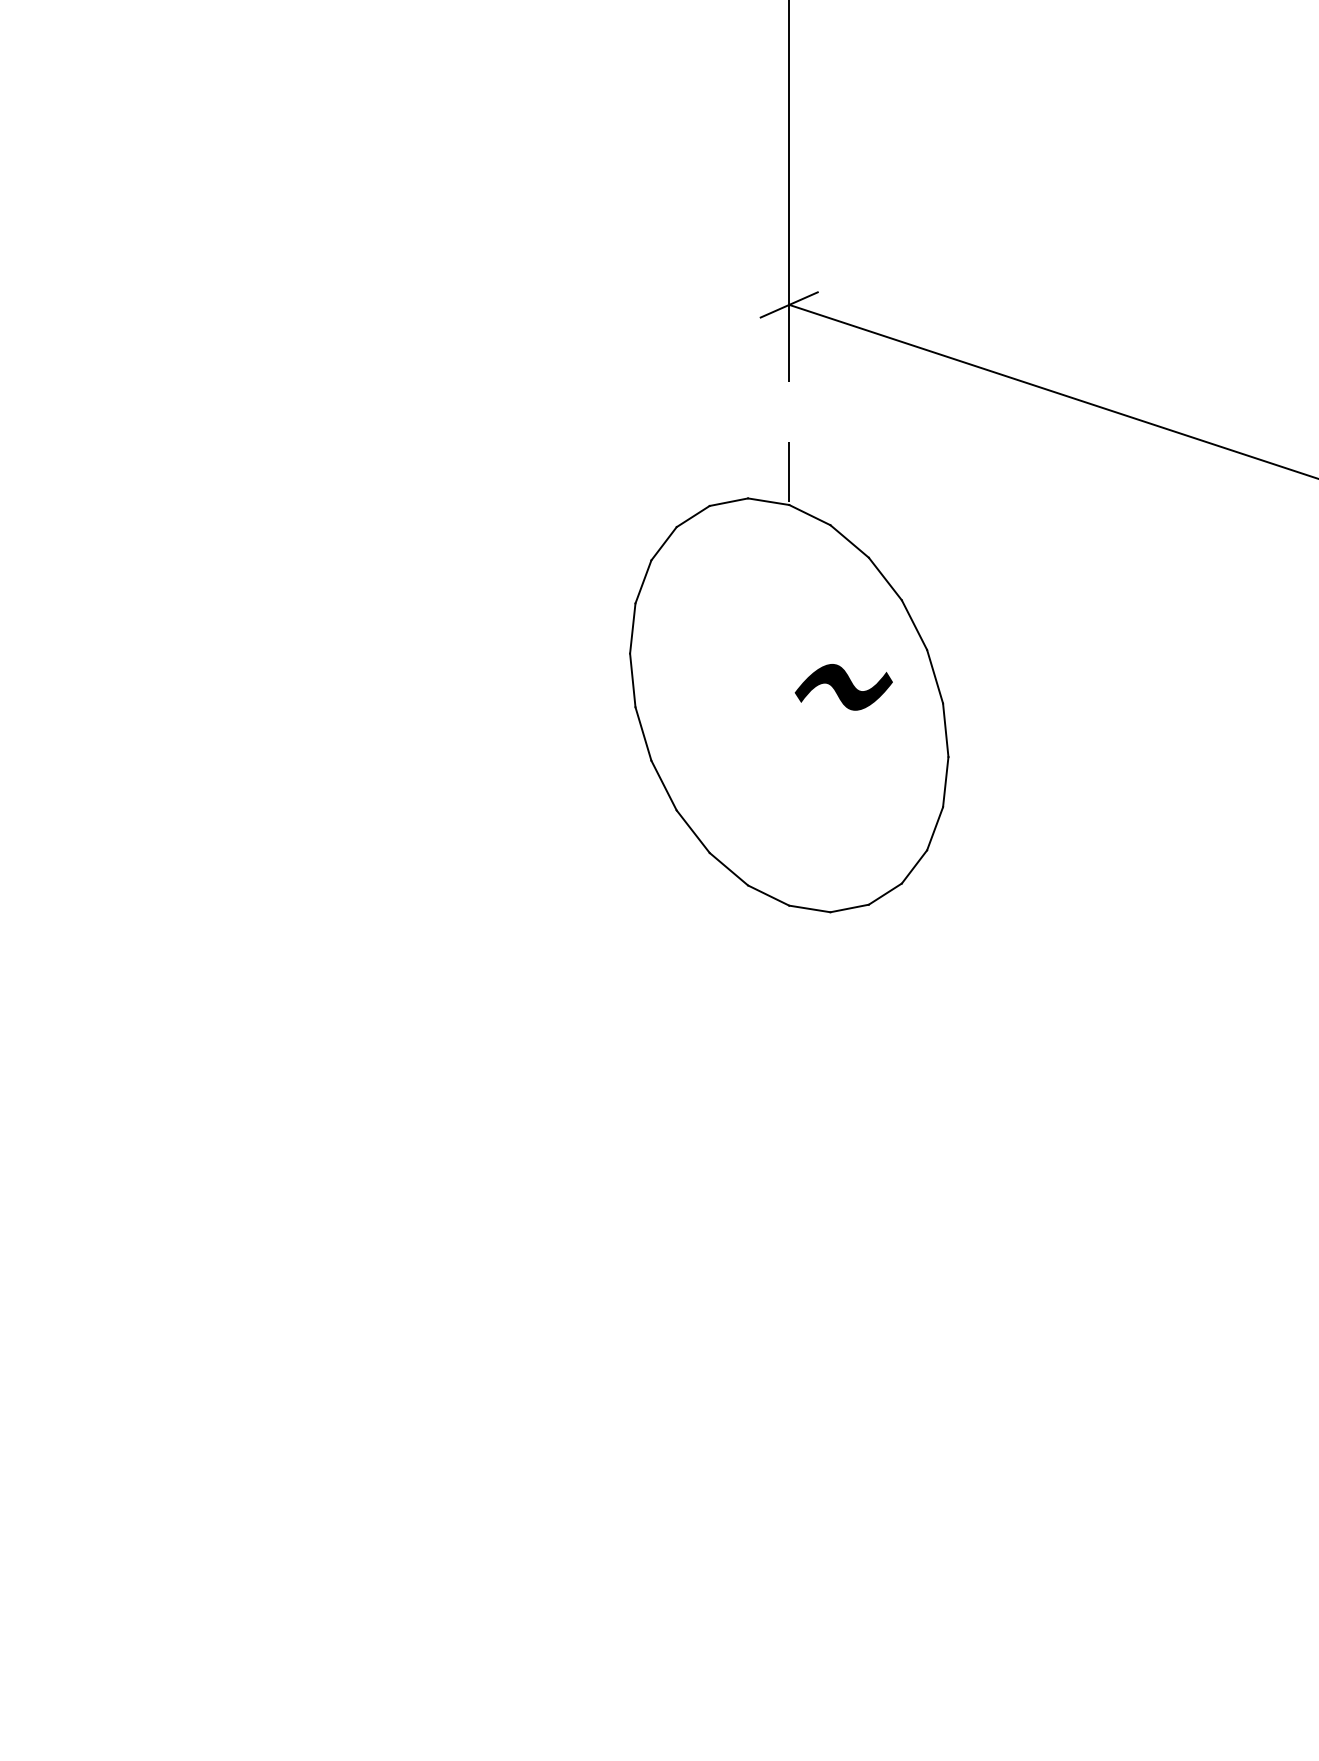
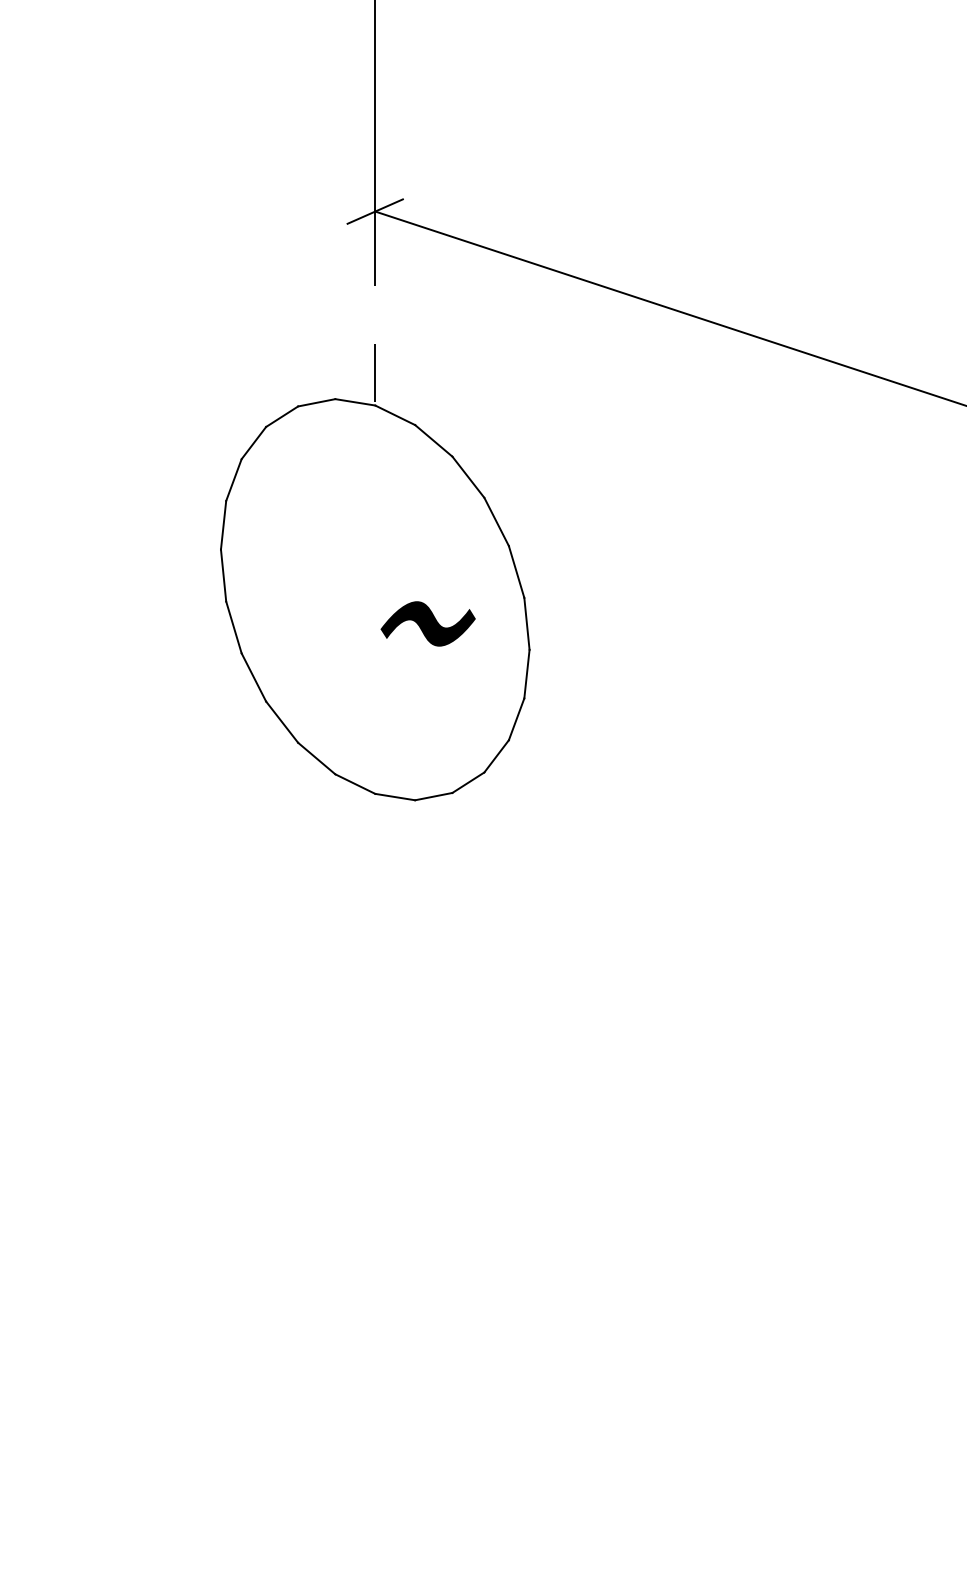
text: (843, 687) -> (427, 624), moved

